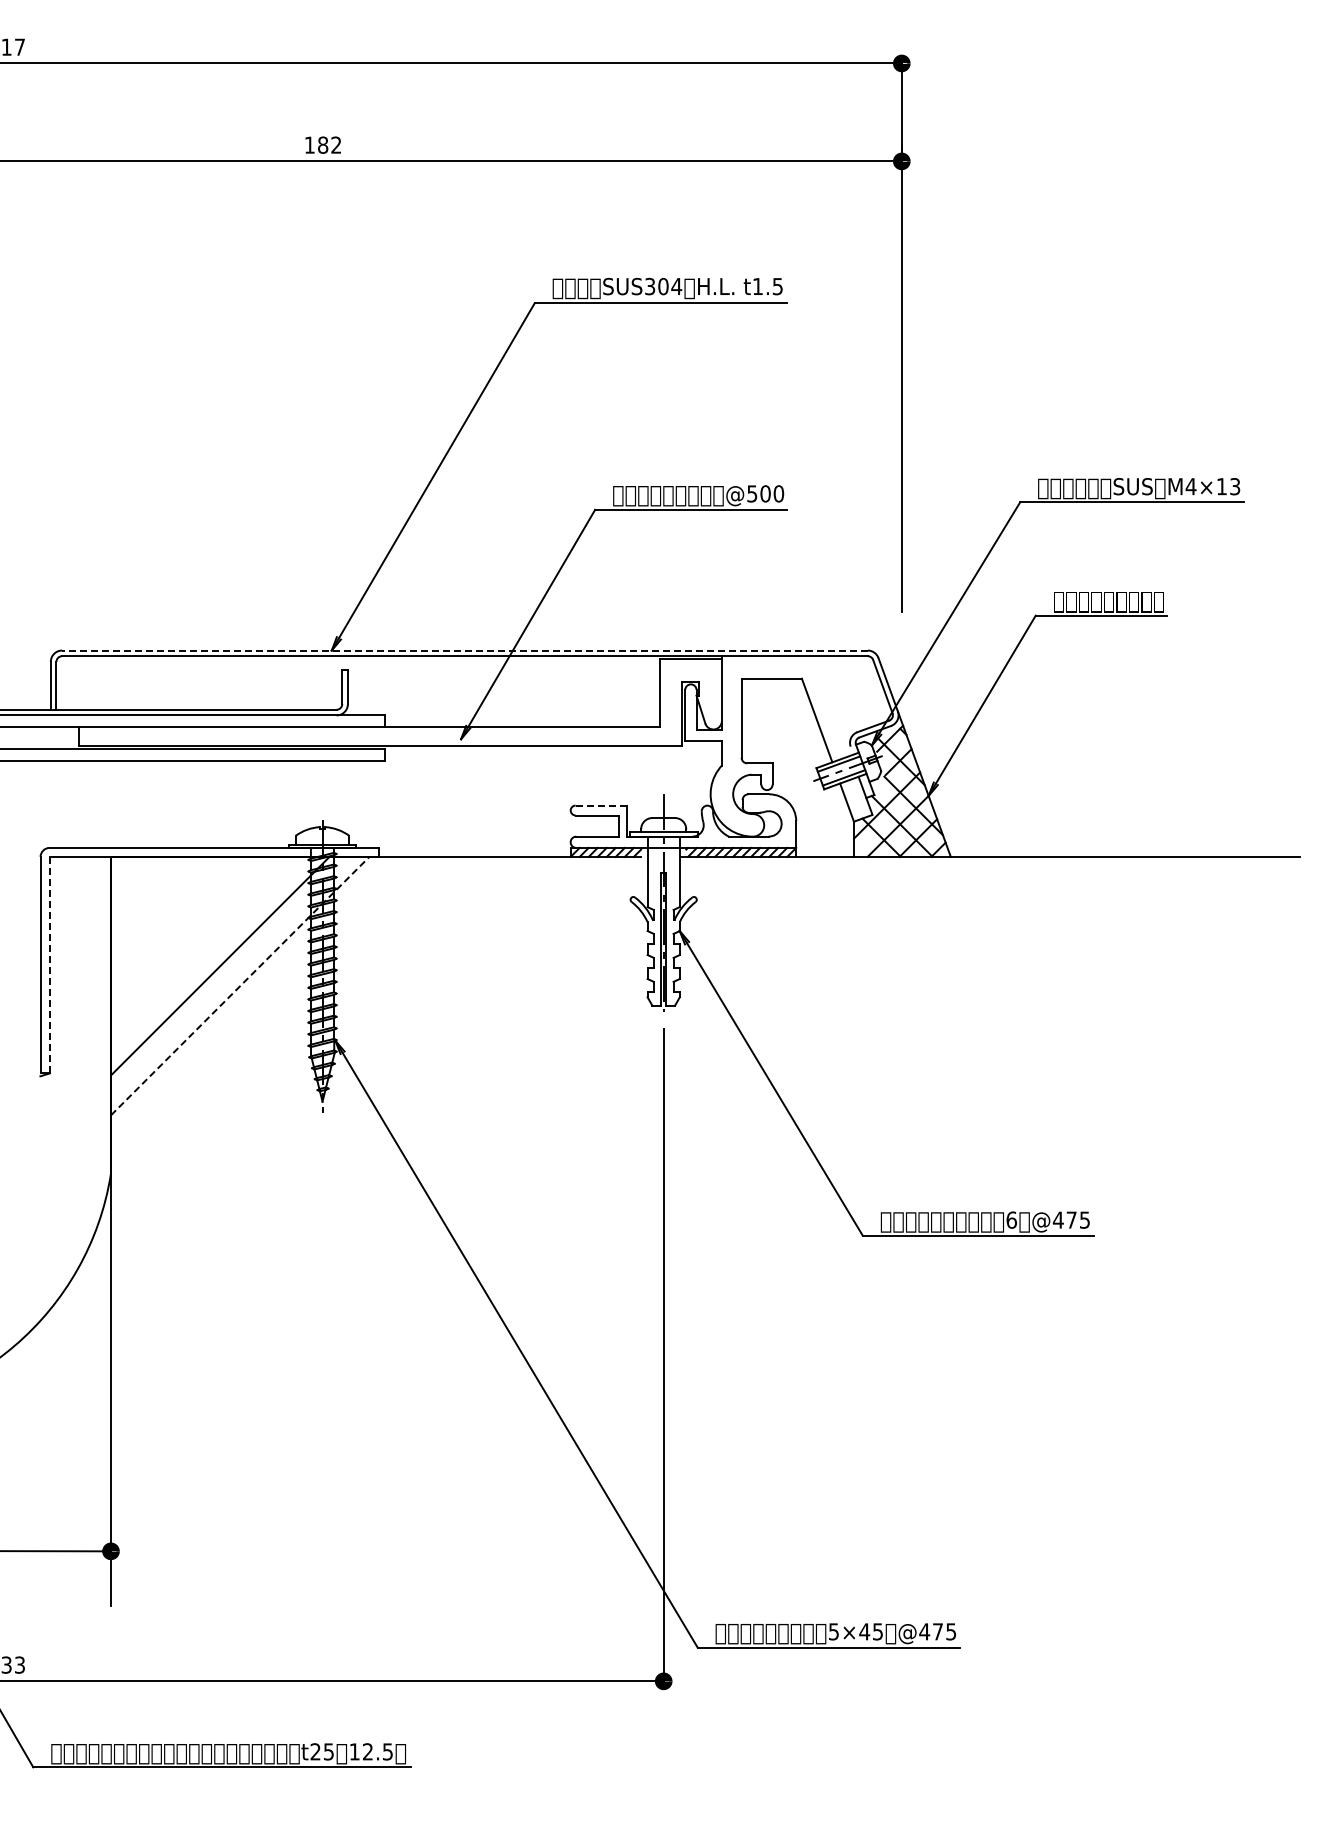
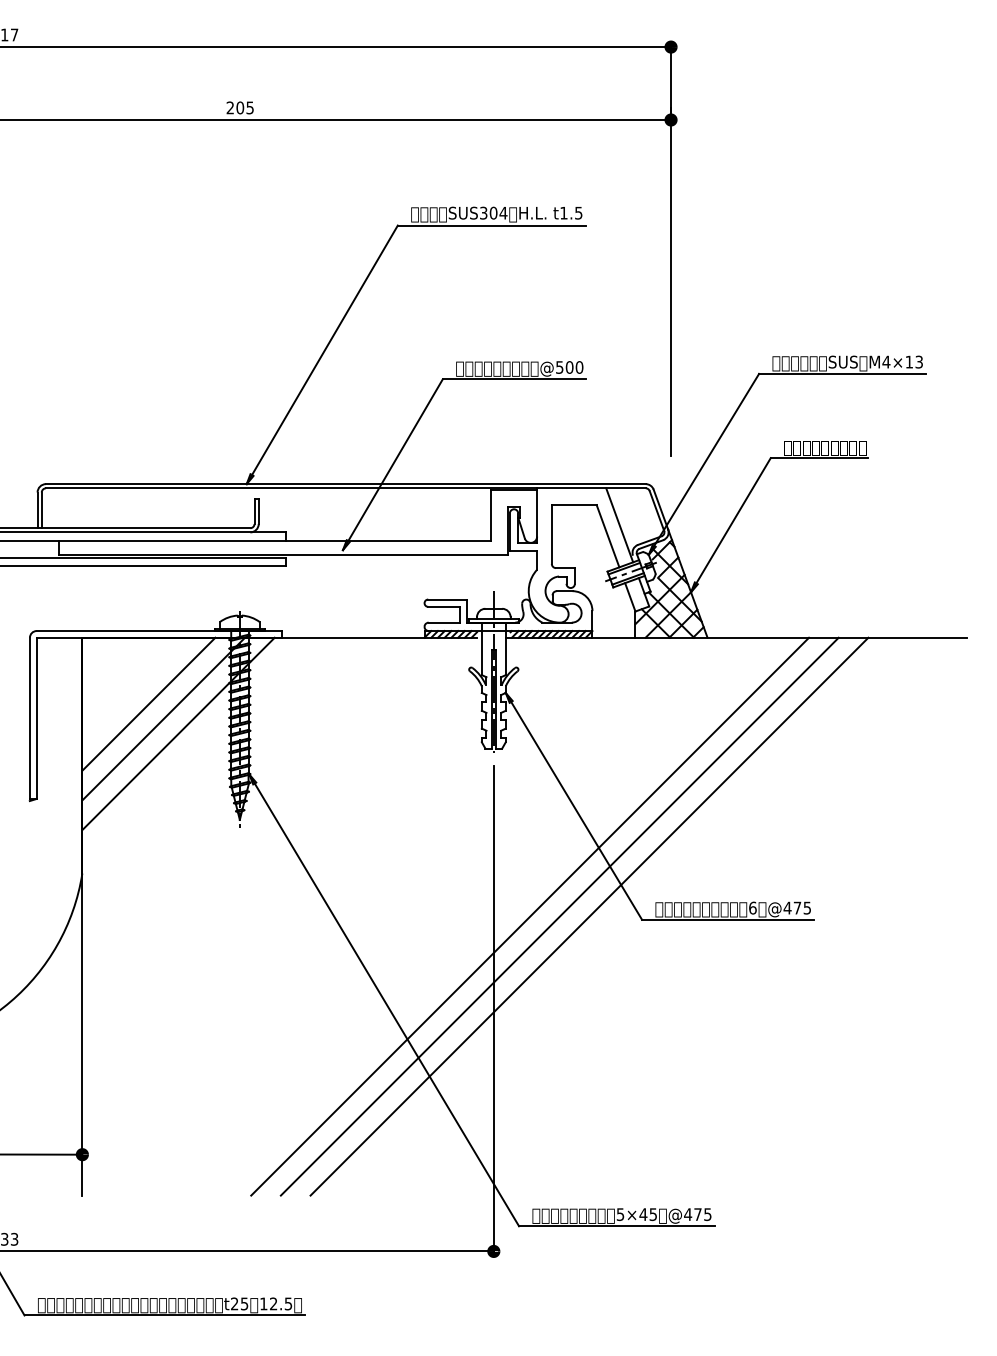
text: (322, 144) -> (239, 107), 182 -> 205
line: (464, 650) -> (345, 484), dashed -> solid
line: (832, 705) -> (619, 525), added
line: (601, 805) -> (447, 599), dashed -> solid
line: (200, 945) -> (149, 703), added
line: (49, 964) -> (36, 717), dashed -> solid
line: (240, 986) -> (178, 734), dashed -> solid
line: (712, 1231) -> (530, 916), added
line: (752, 1231) -> (559, 916), added
line: (791, 1231) -> (588, 916), added

